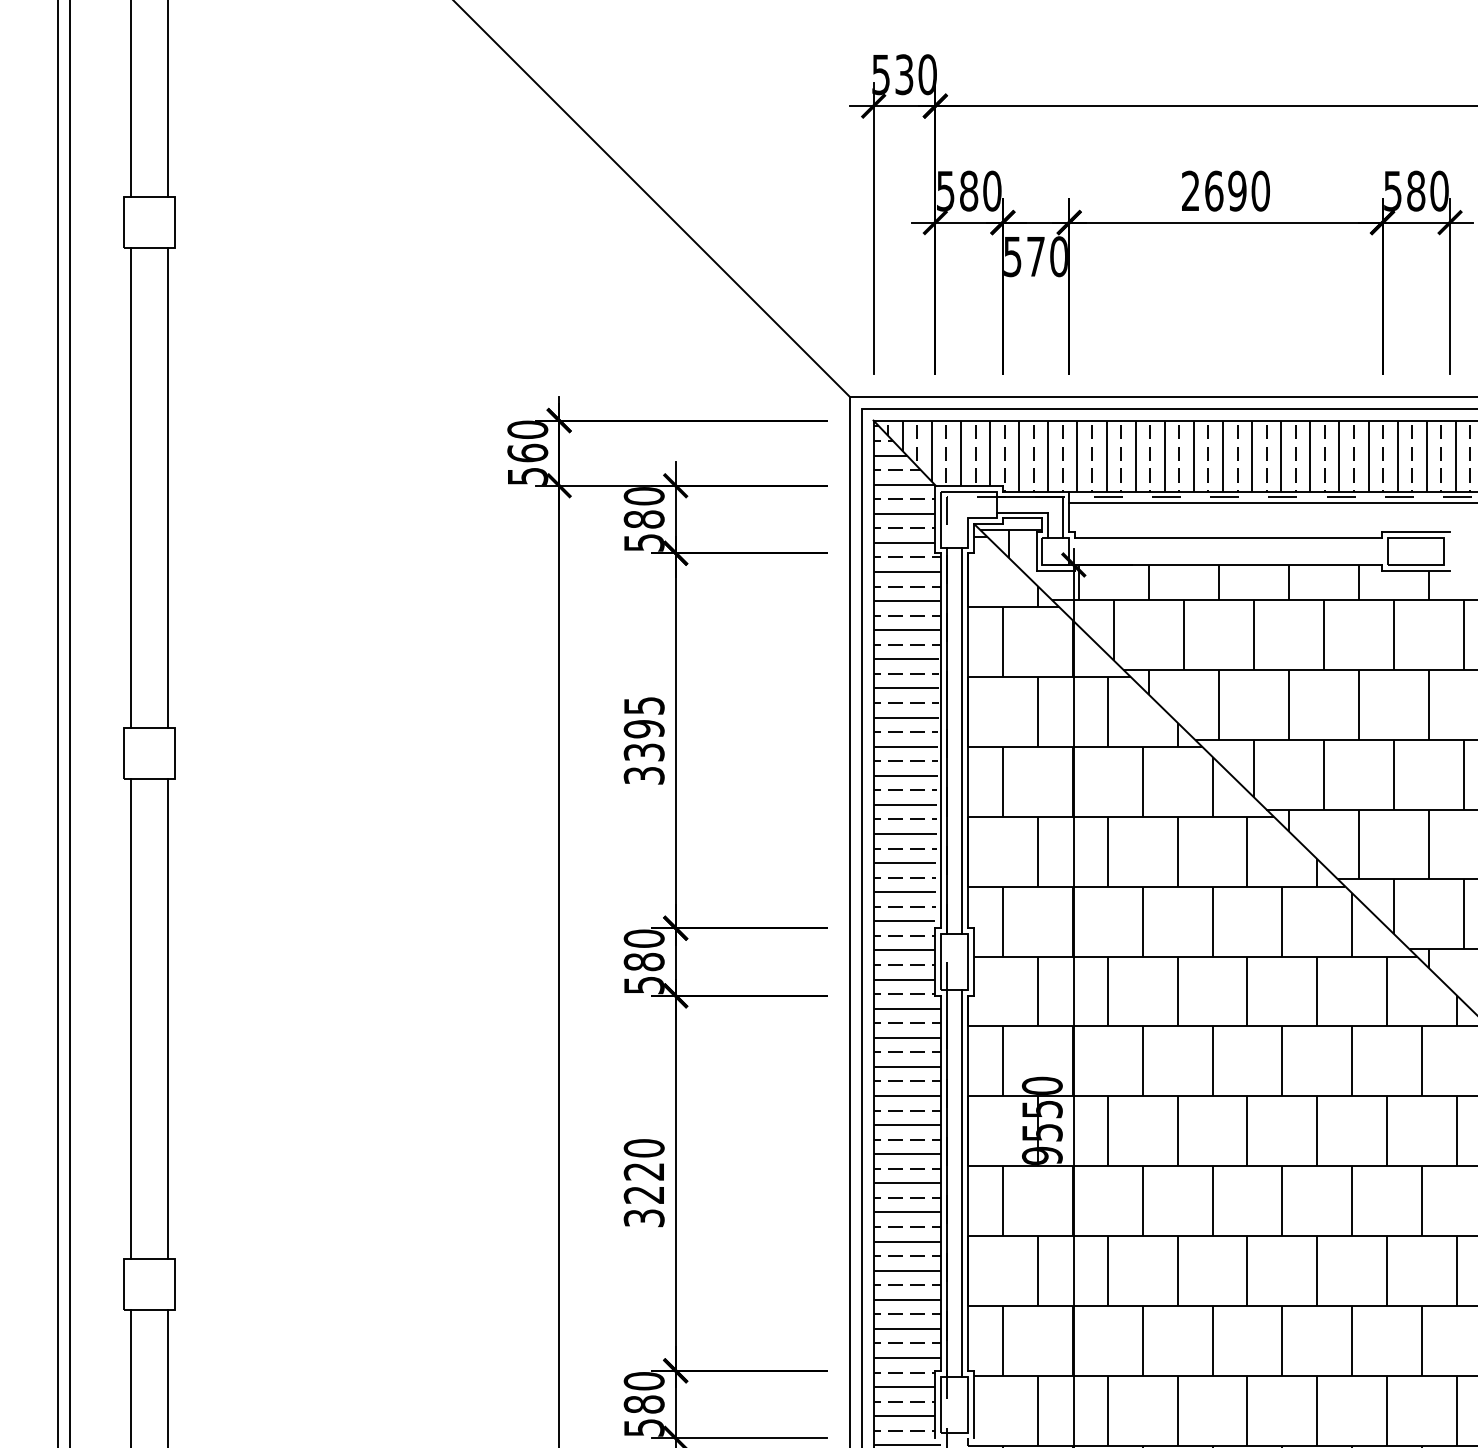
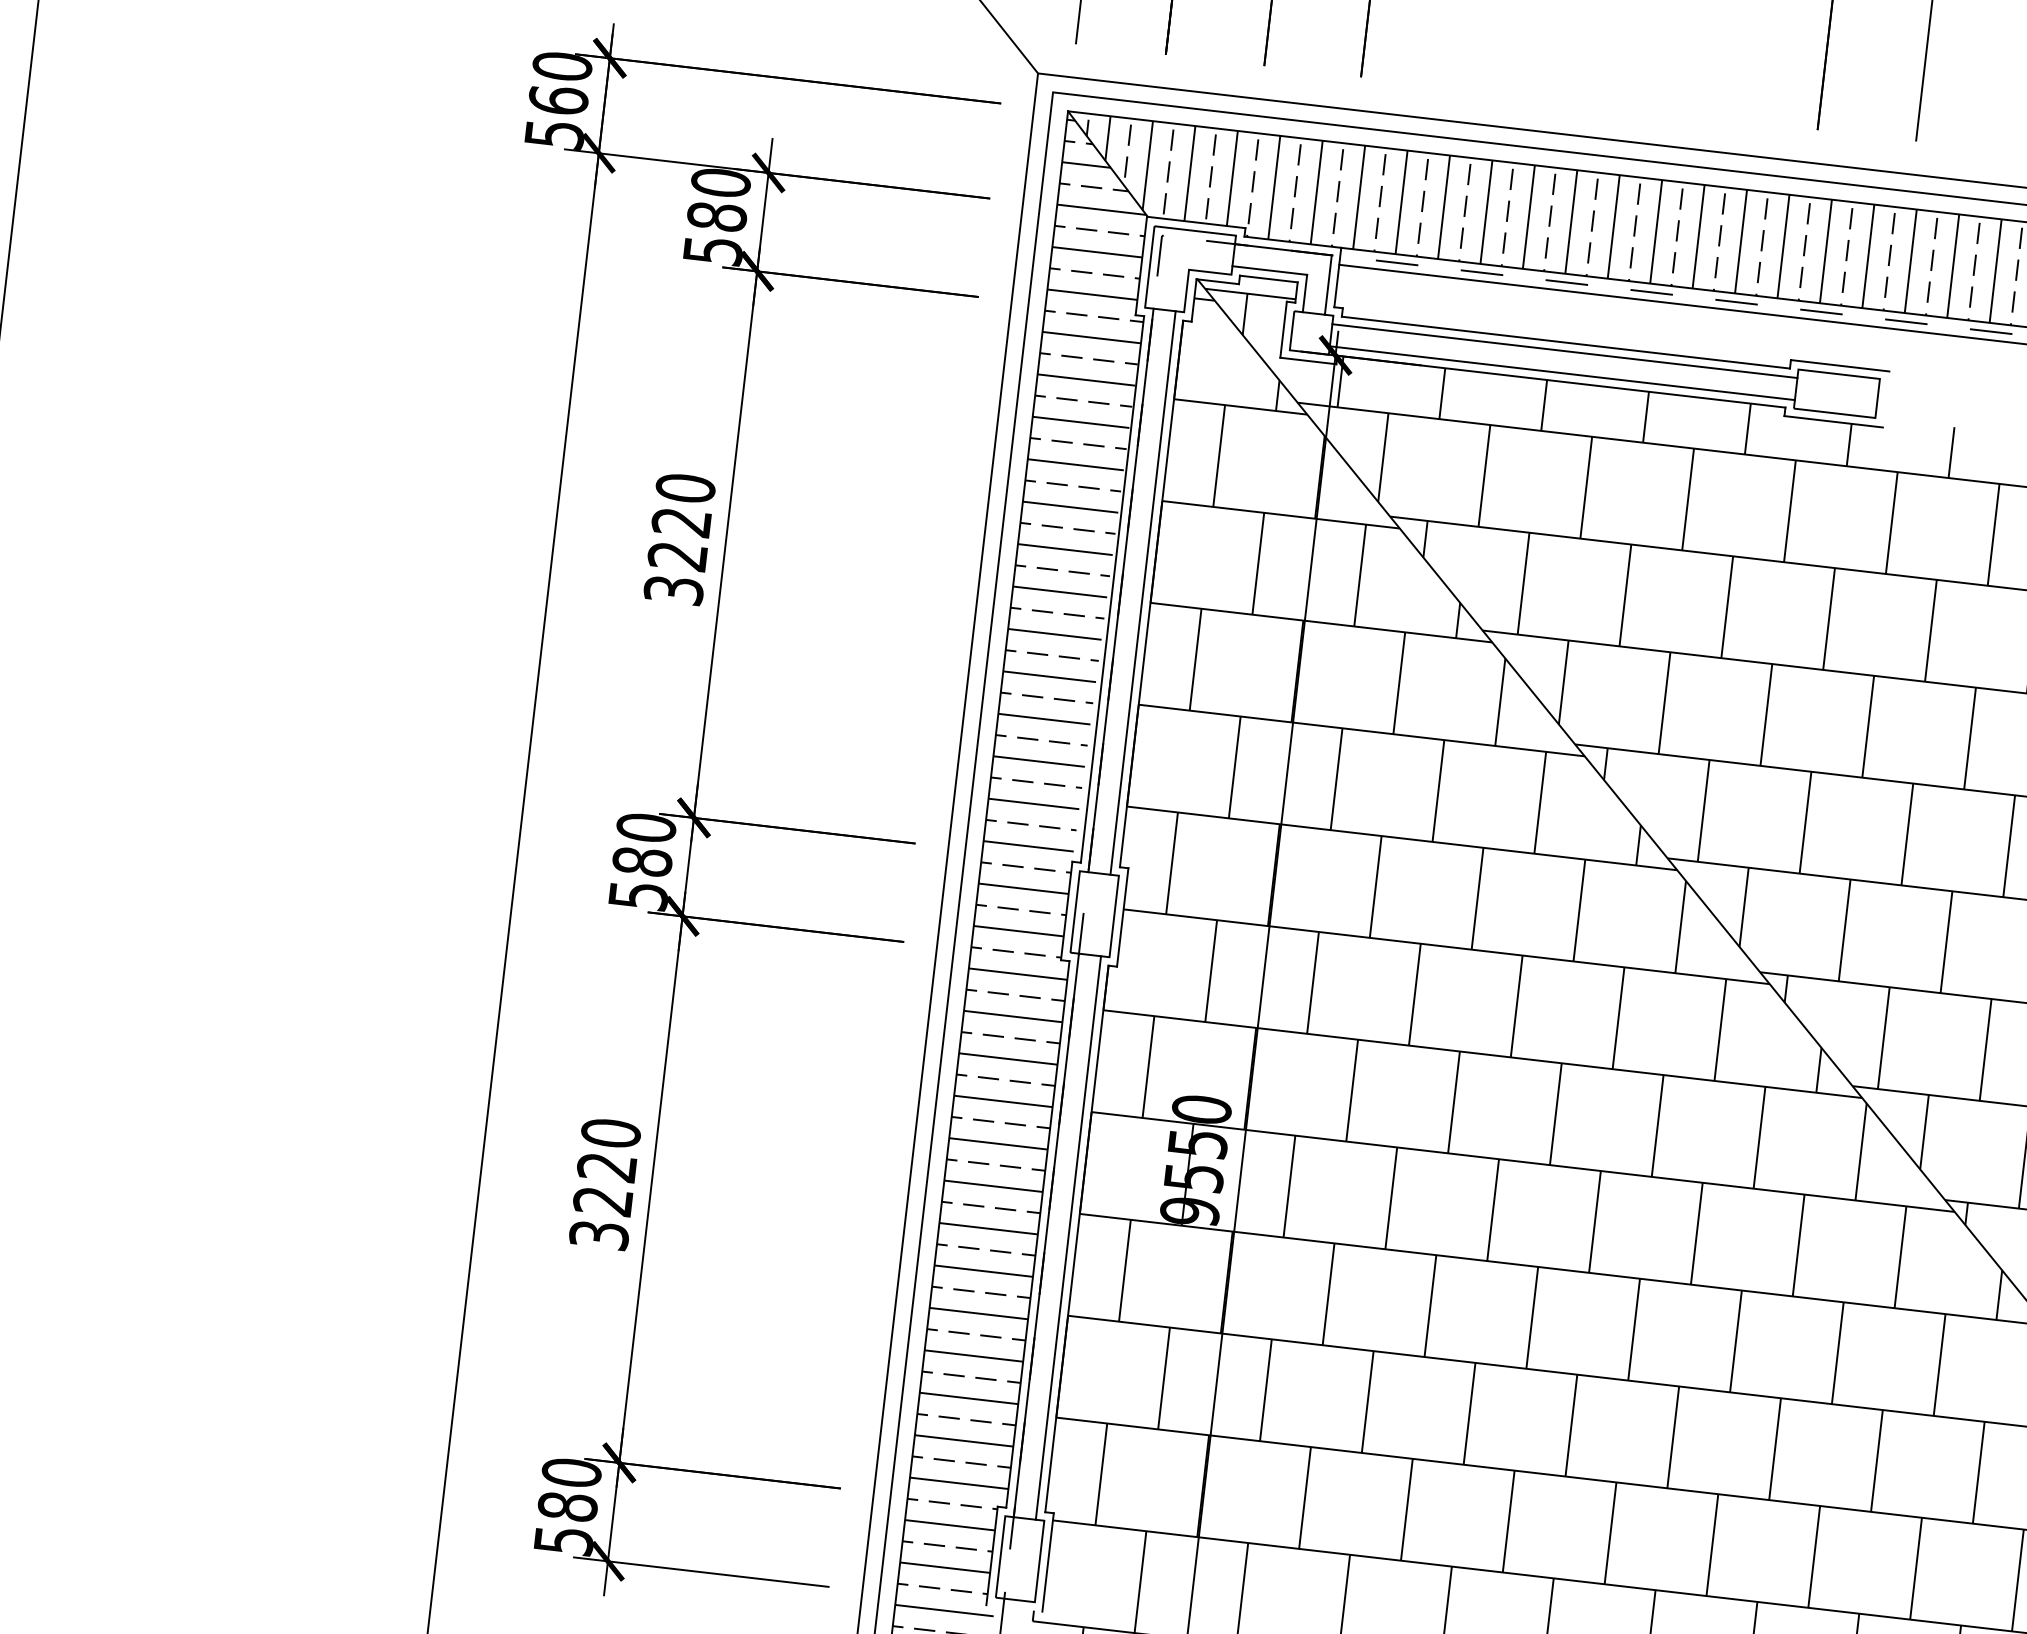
line: (1228, 544) -> (1564, 351), added
line: (1228, 559) -> (1561, 373), added
text: (643, 728) -> (680, 521), 3395 -> 3220

